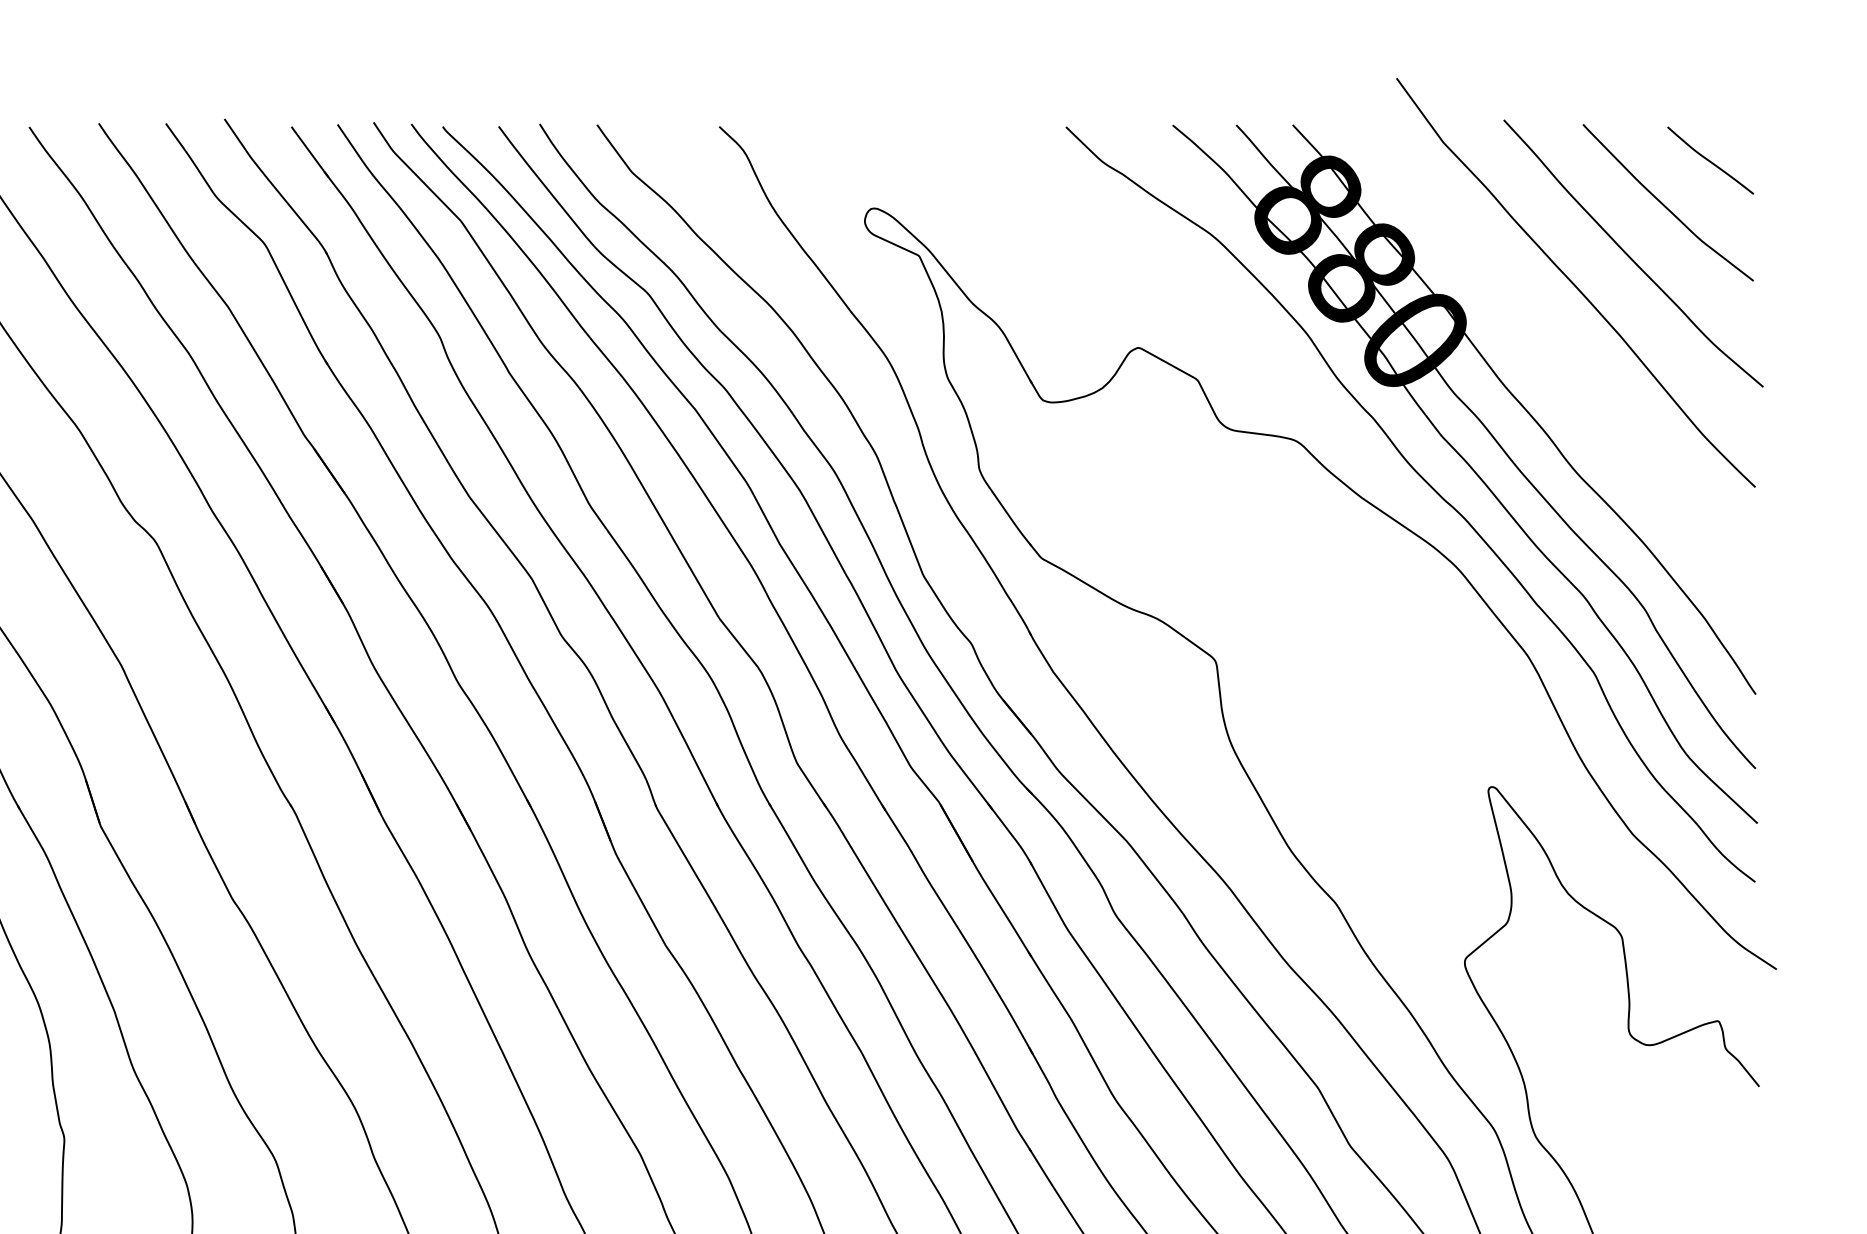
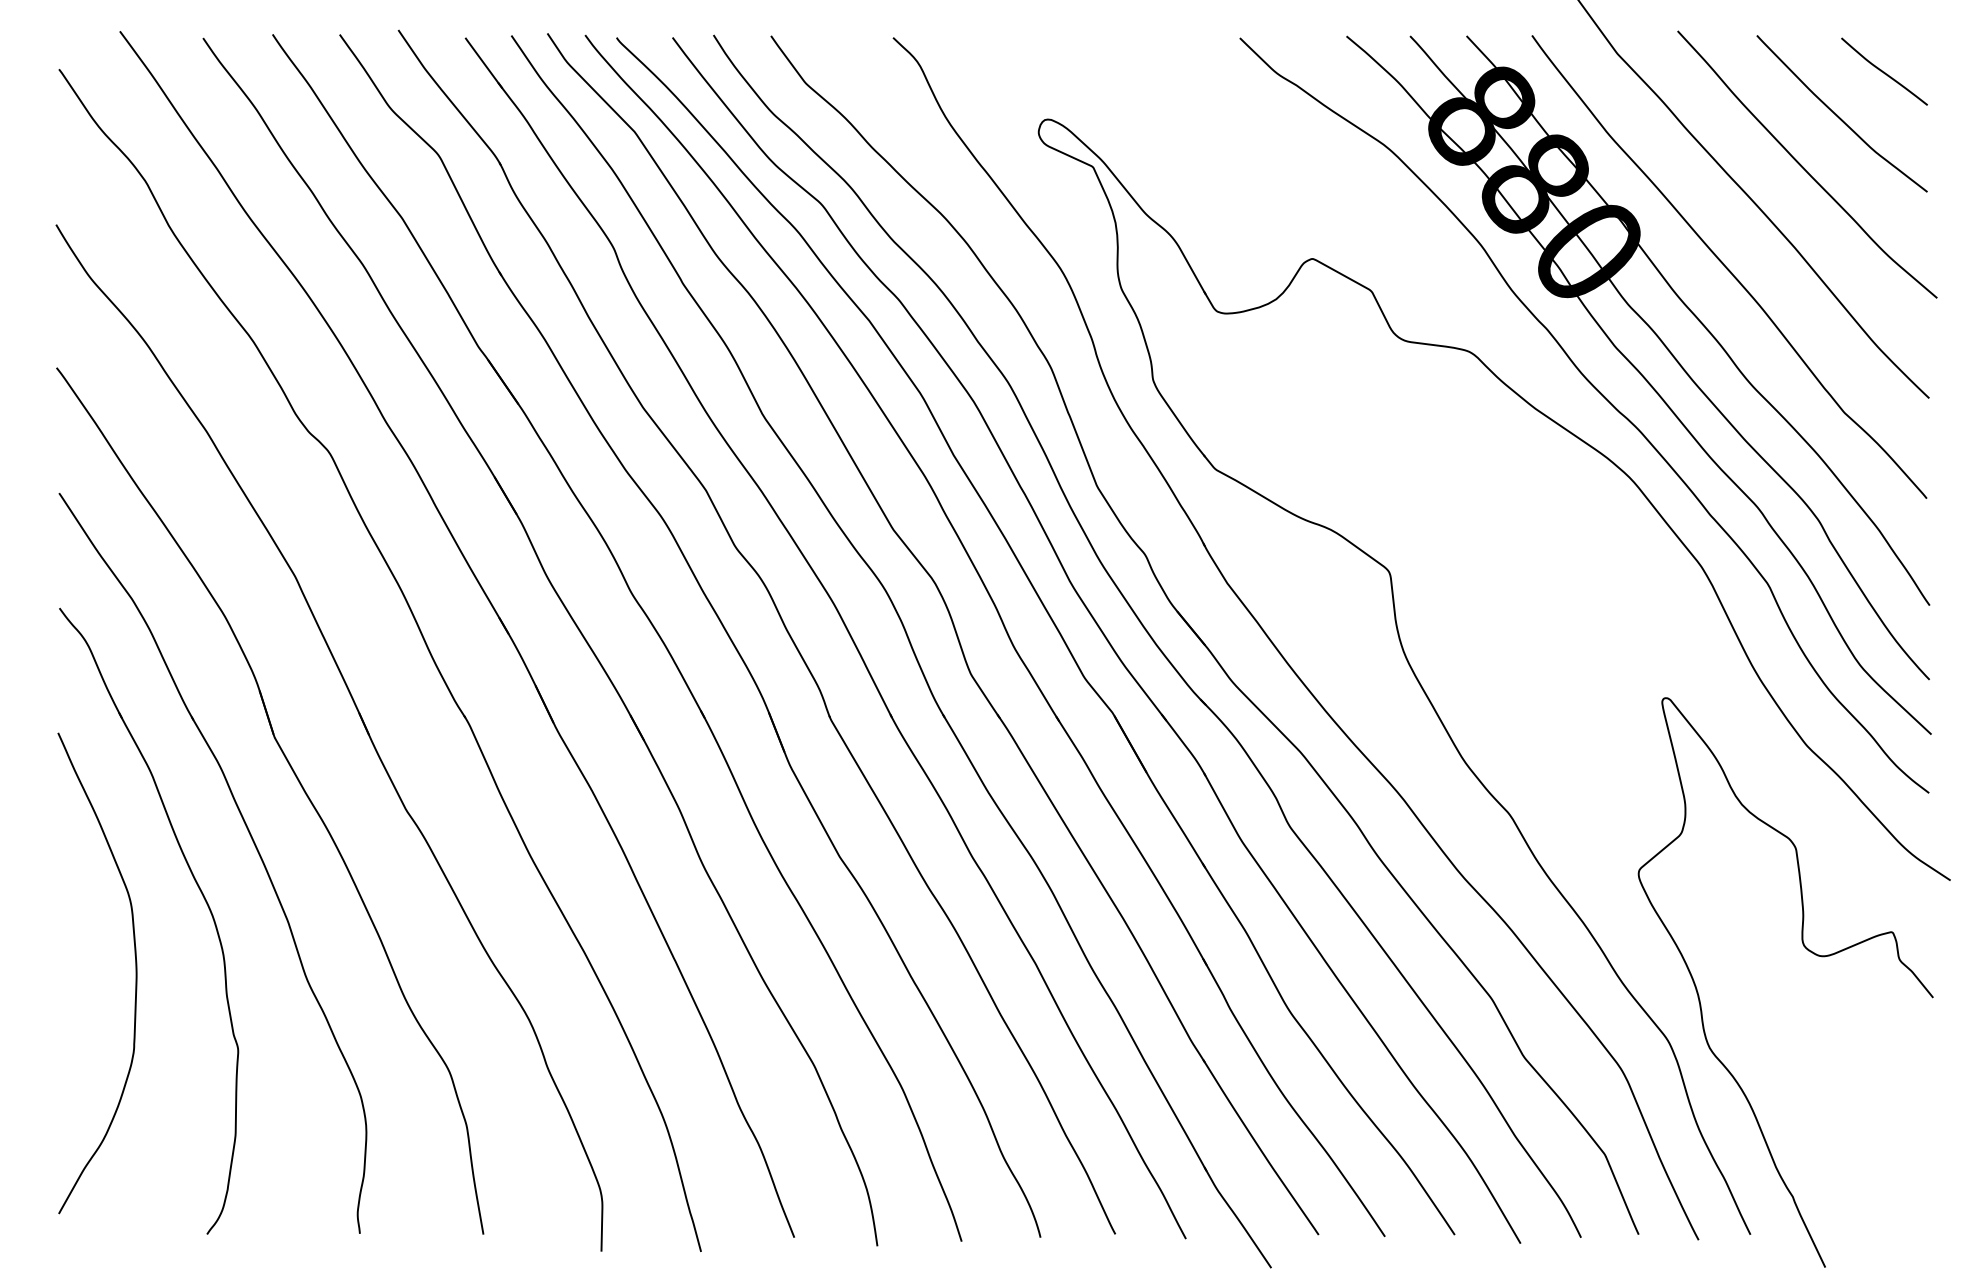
curve: (1553, 356) -> (1727, 267), added

